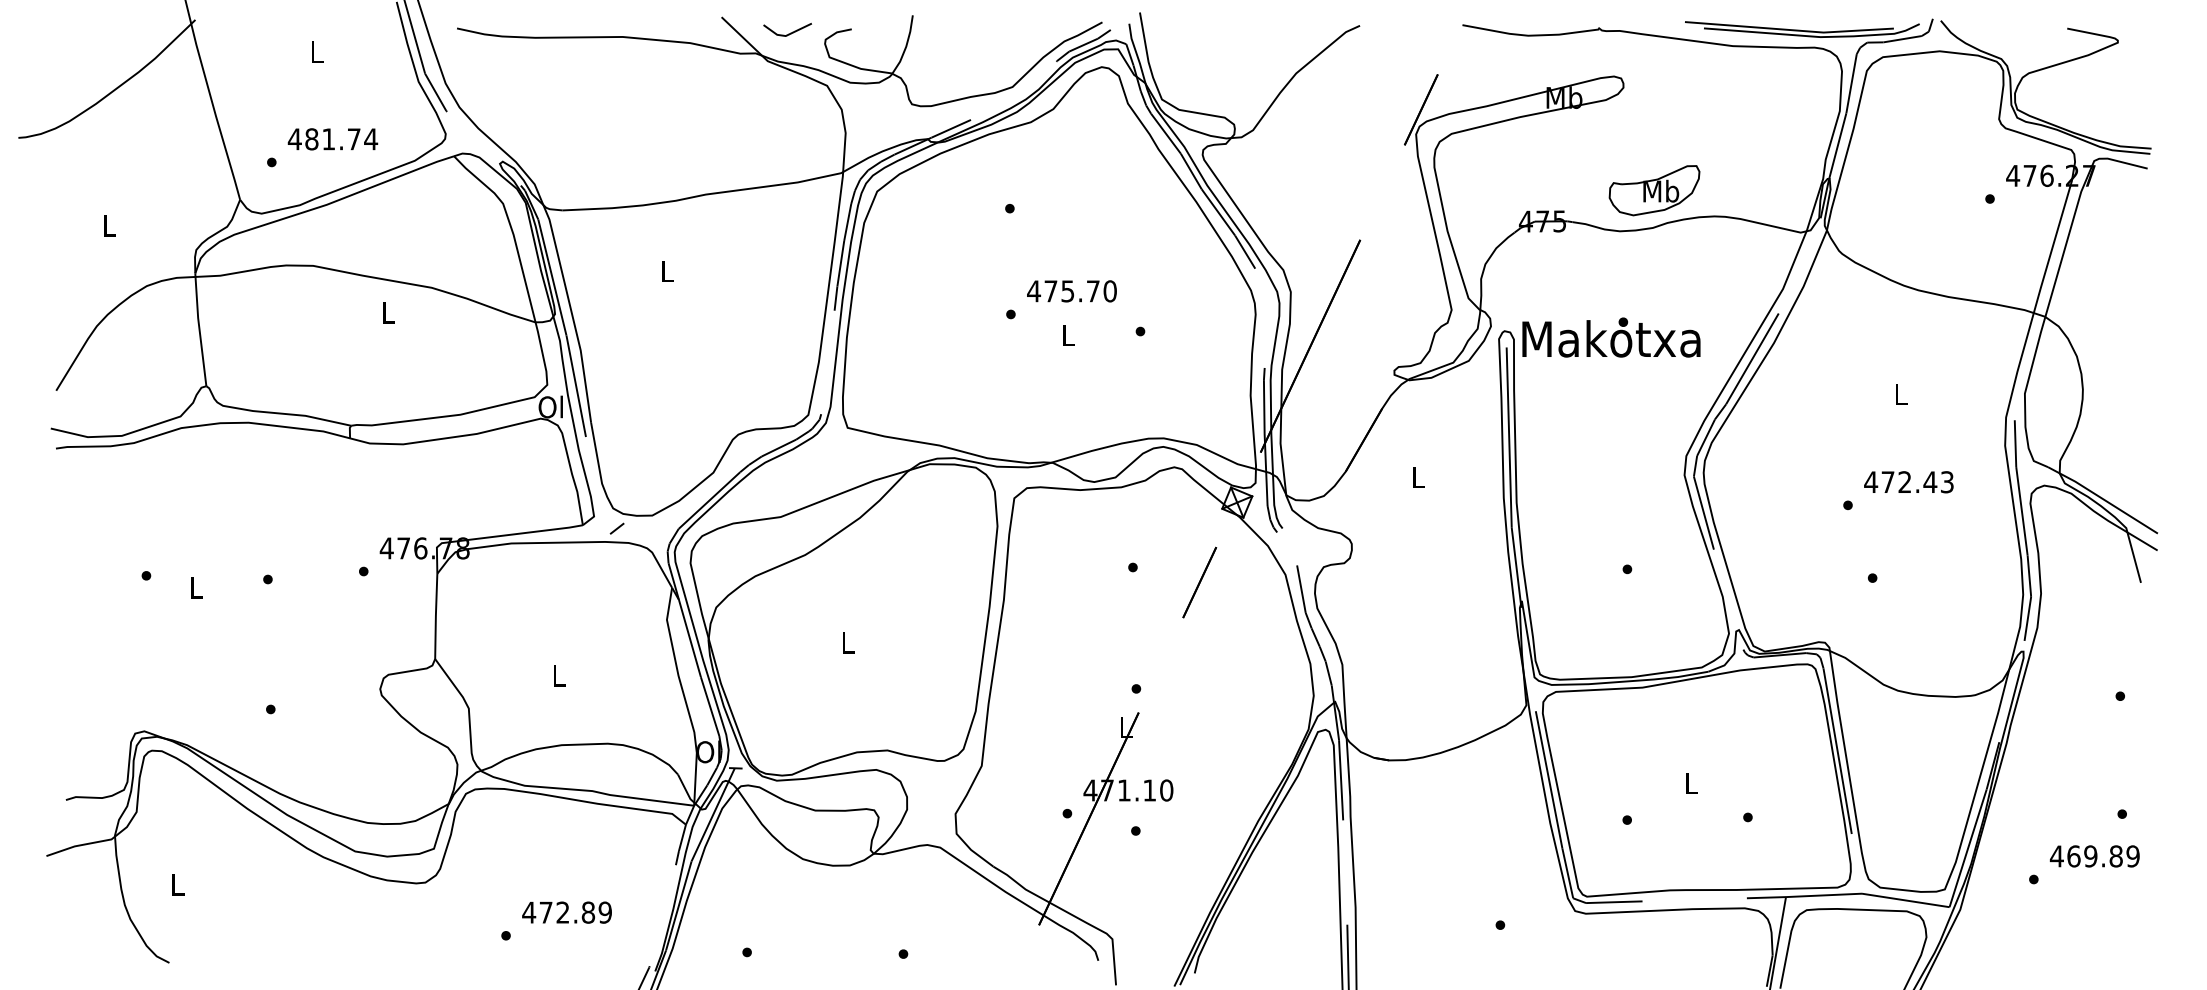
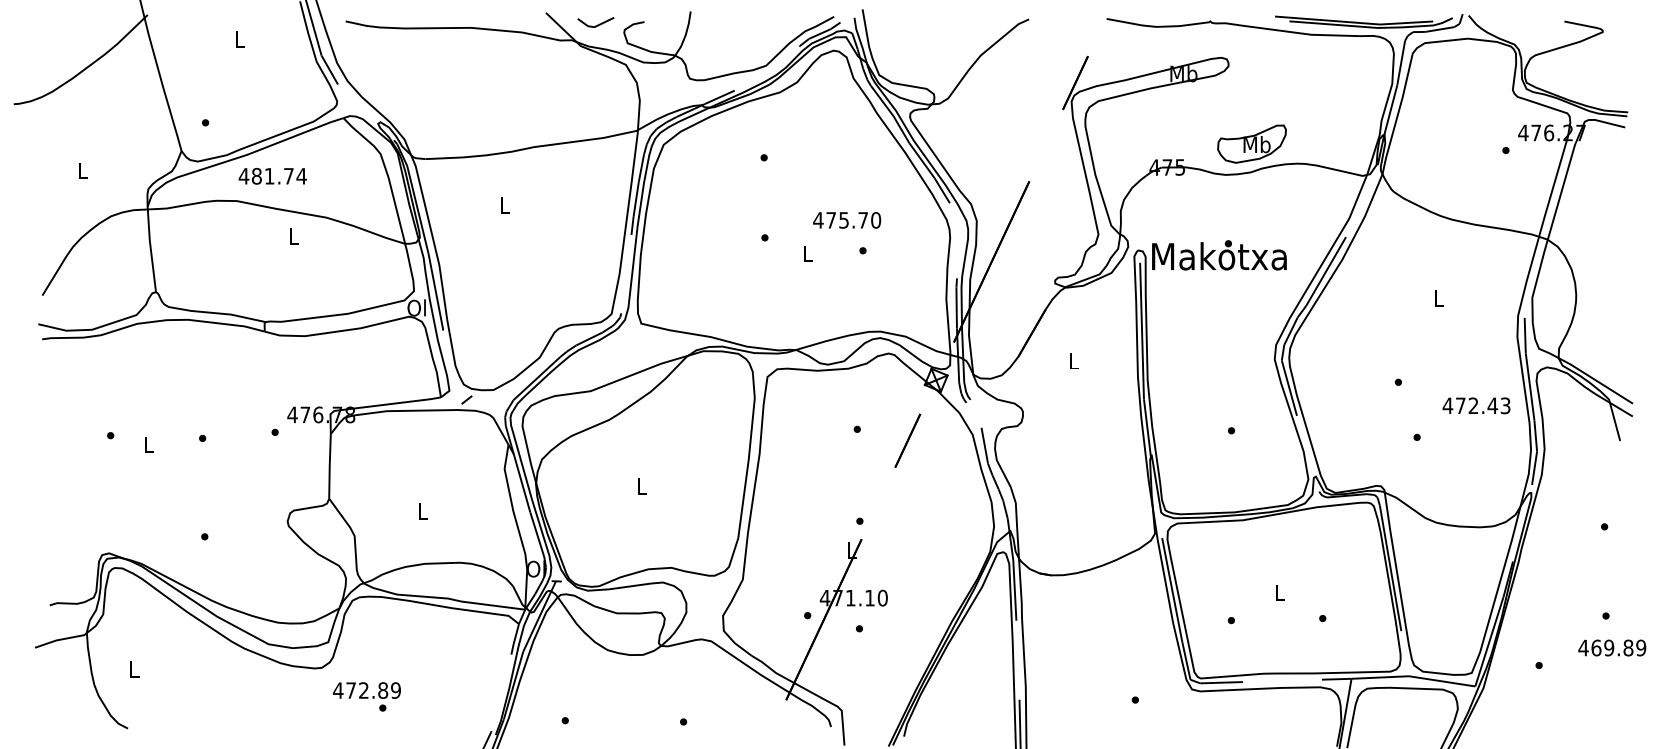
text: (332, 139) -> (272, 176), moved
text: (1072, 291) -> (847, 220), moved
text: (1908, 481) -> (1476, 405), moved
text: (2095, 855) -> (1612, 647), moved
text: (566, 912) -> (366, 690), moved

